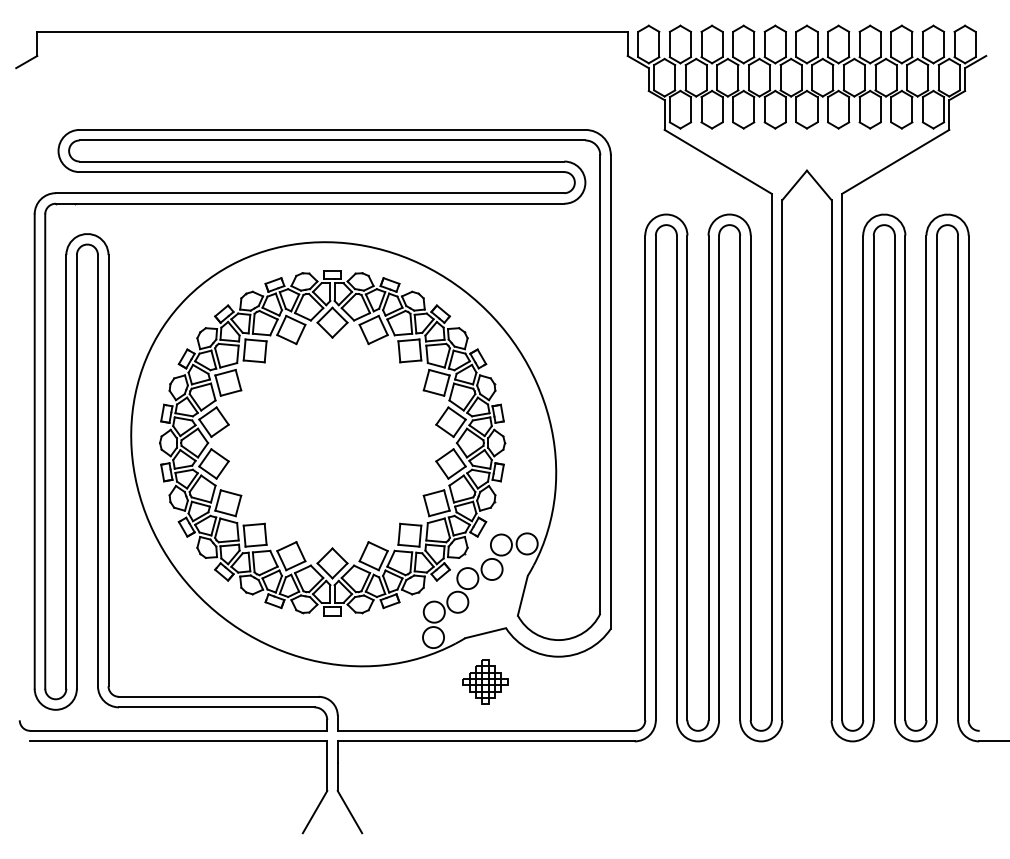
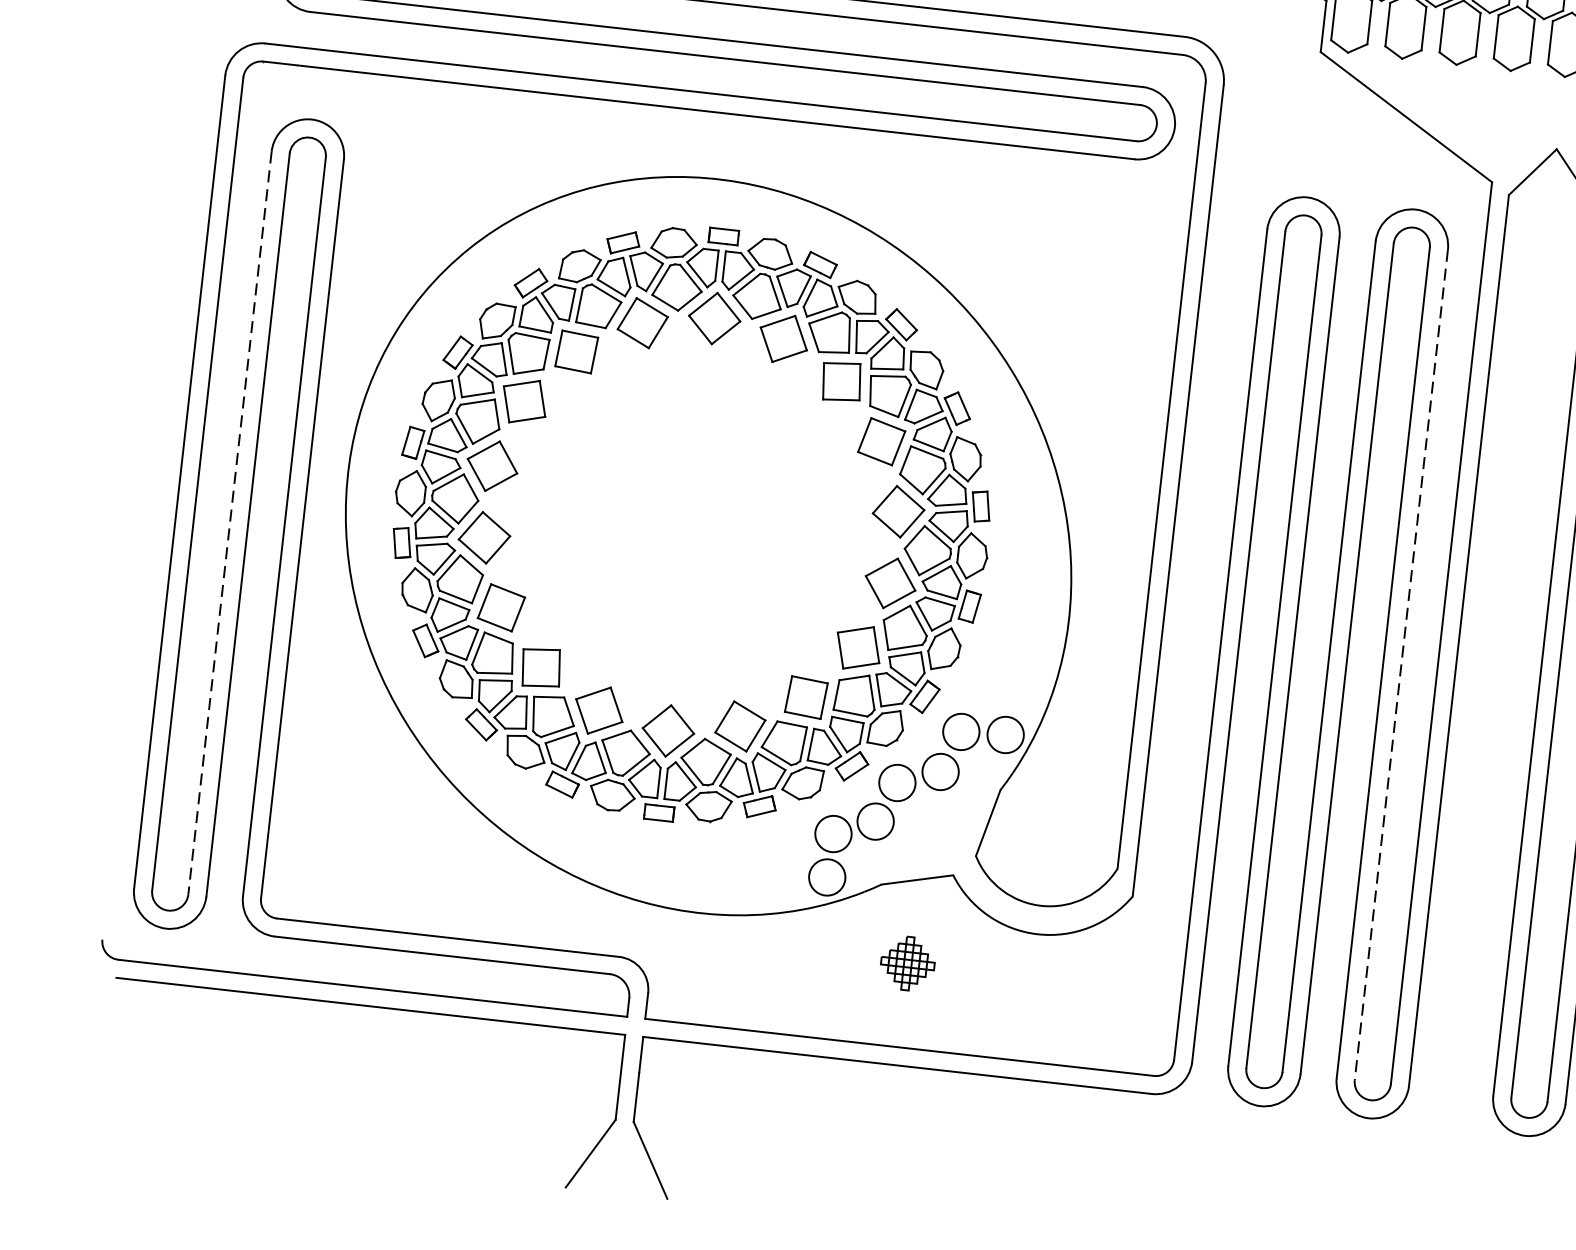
line: (66, 471) -> (230, 522), solid -> dashed
line: (750, 478) -> (1400, 665), solid -> dashed
part: (485, 681) -> (907, 962), size x0.7

